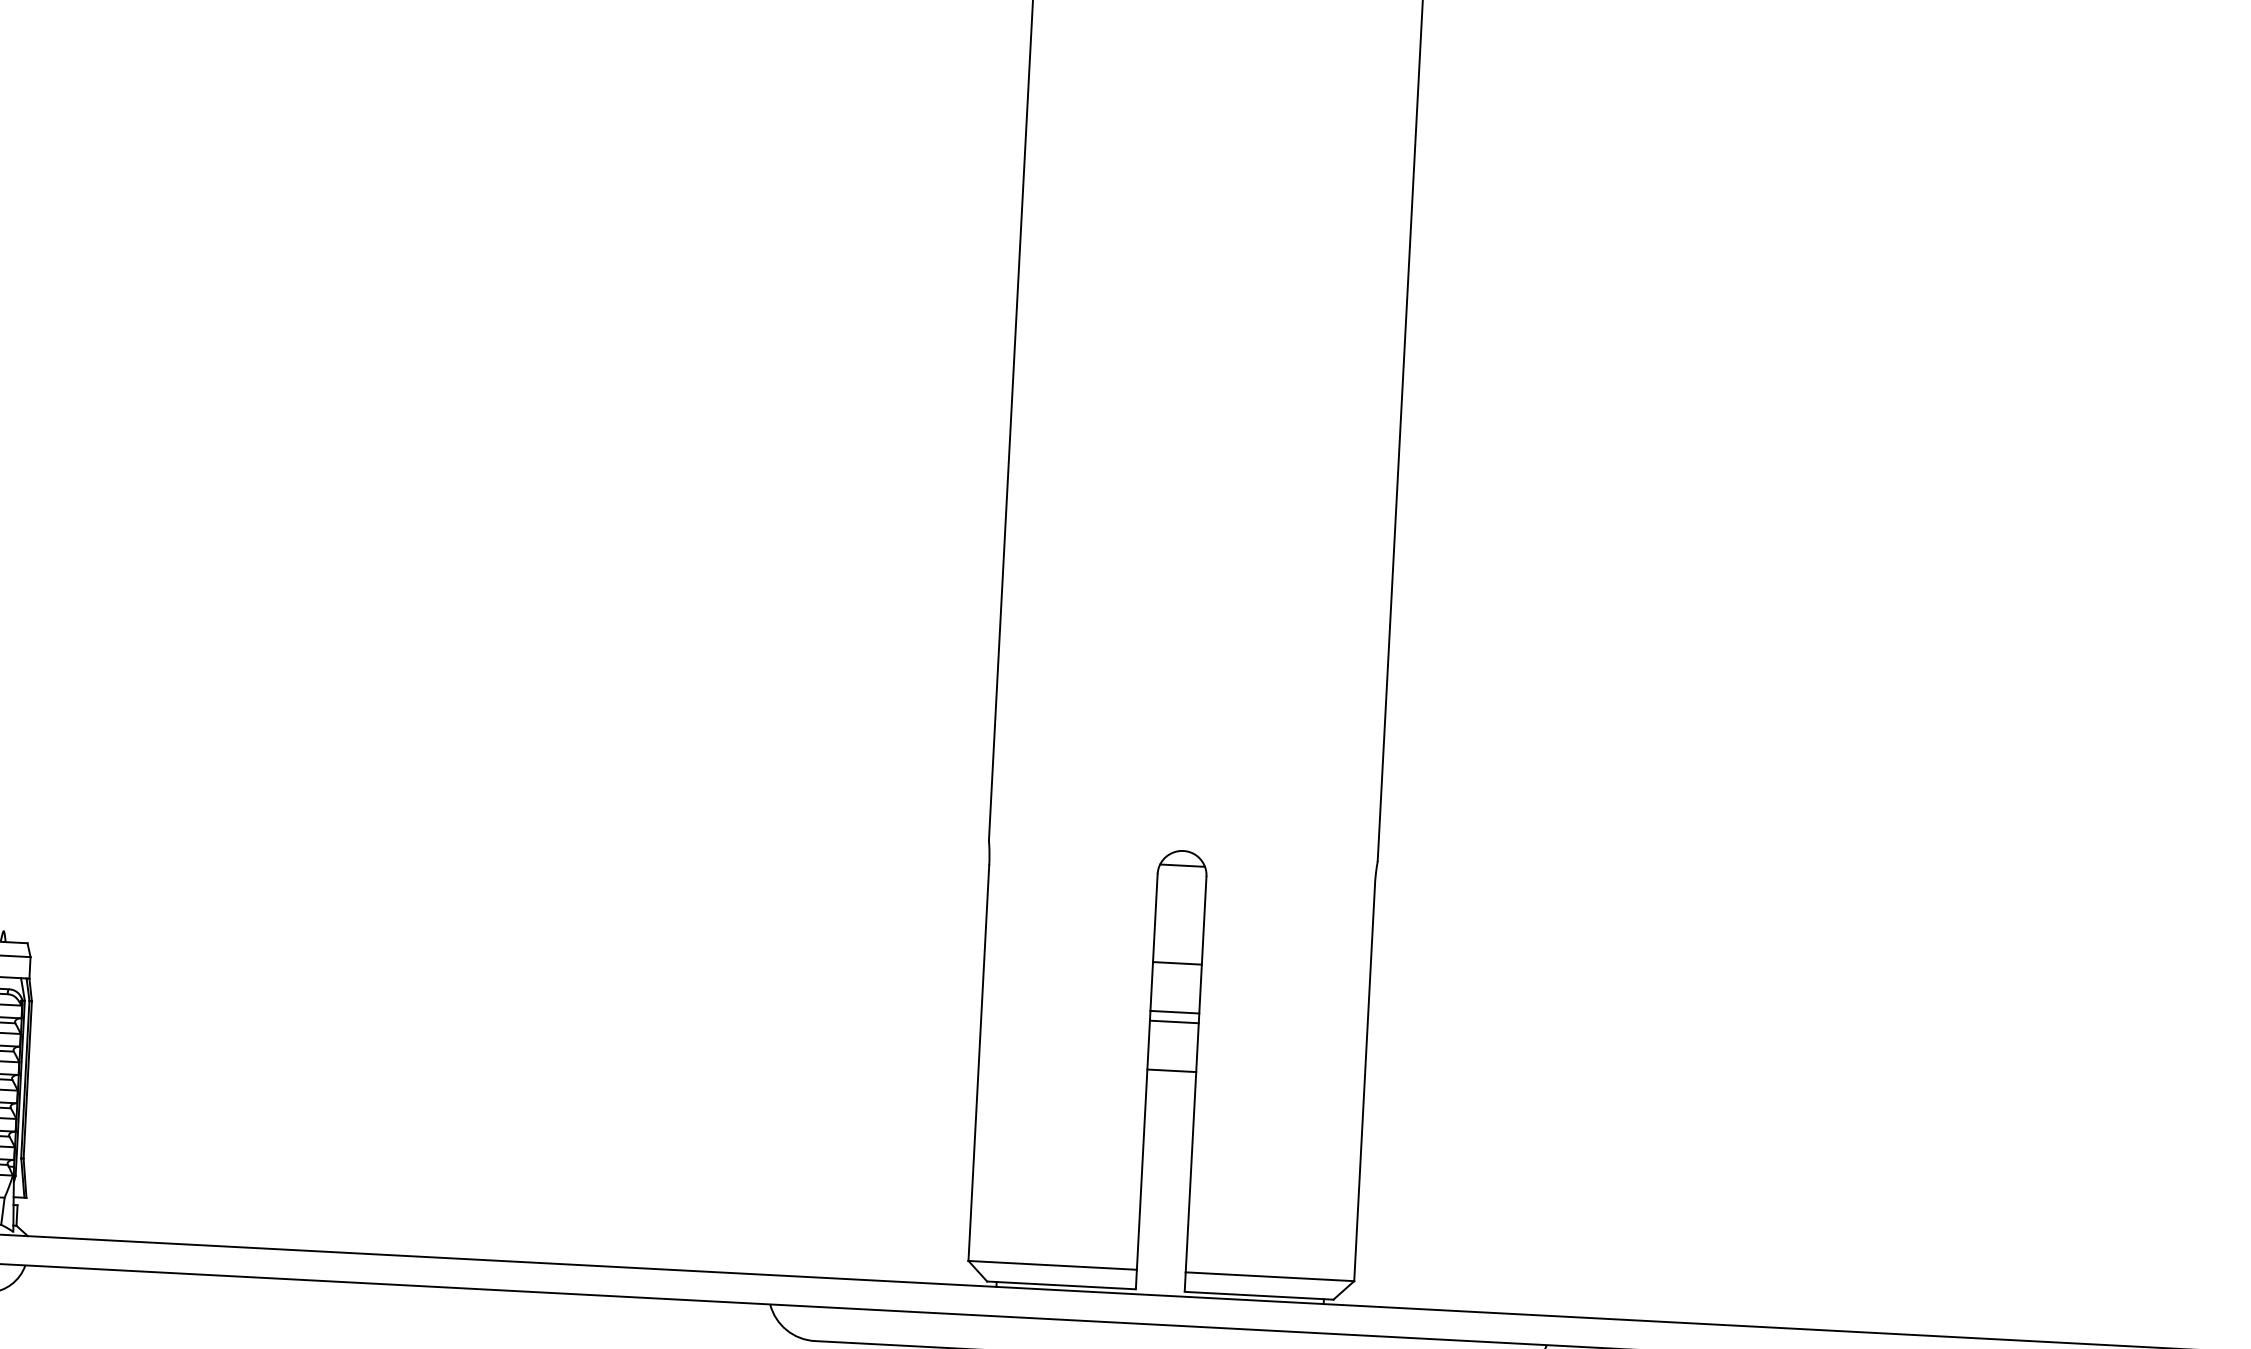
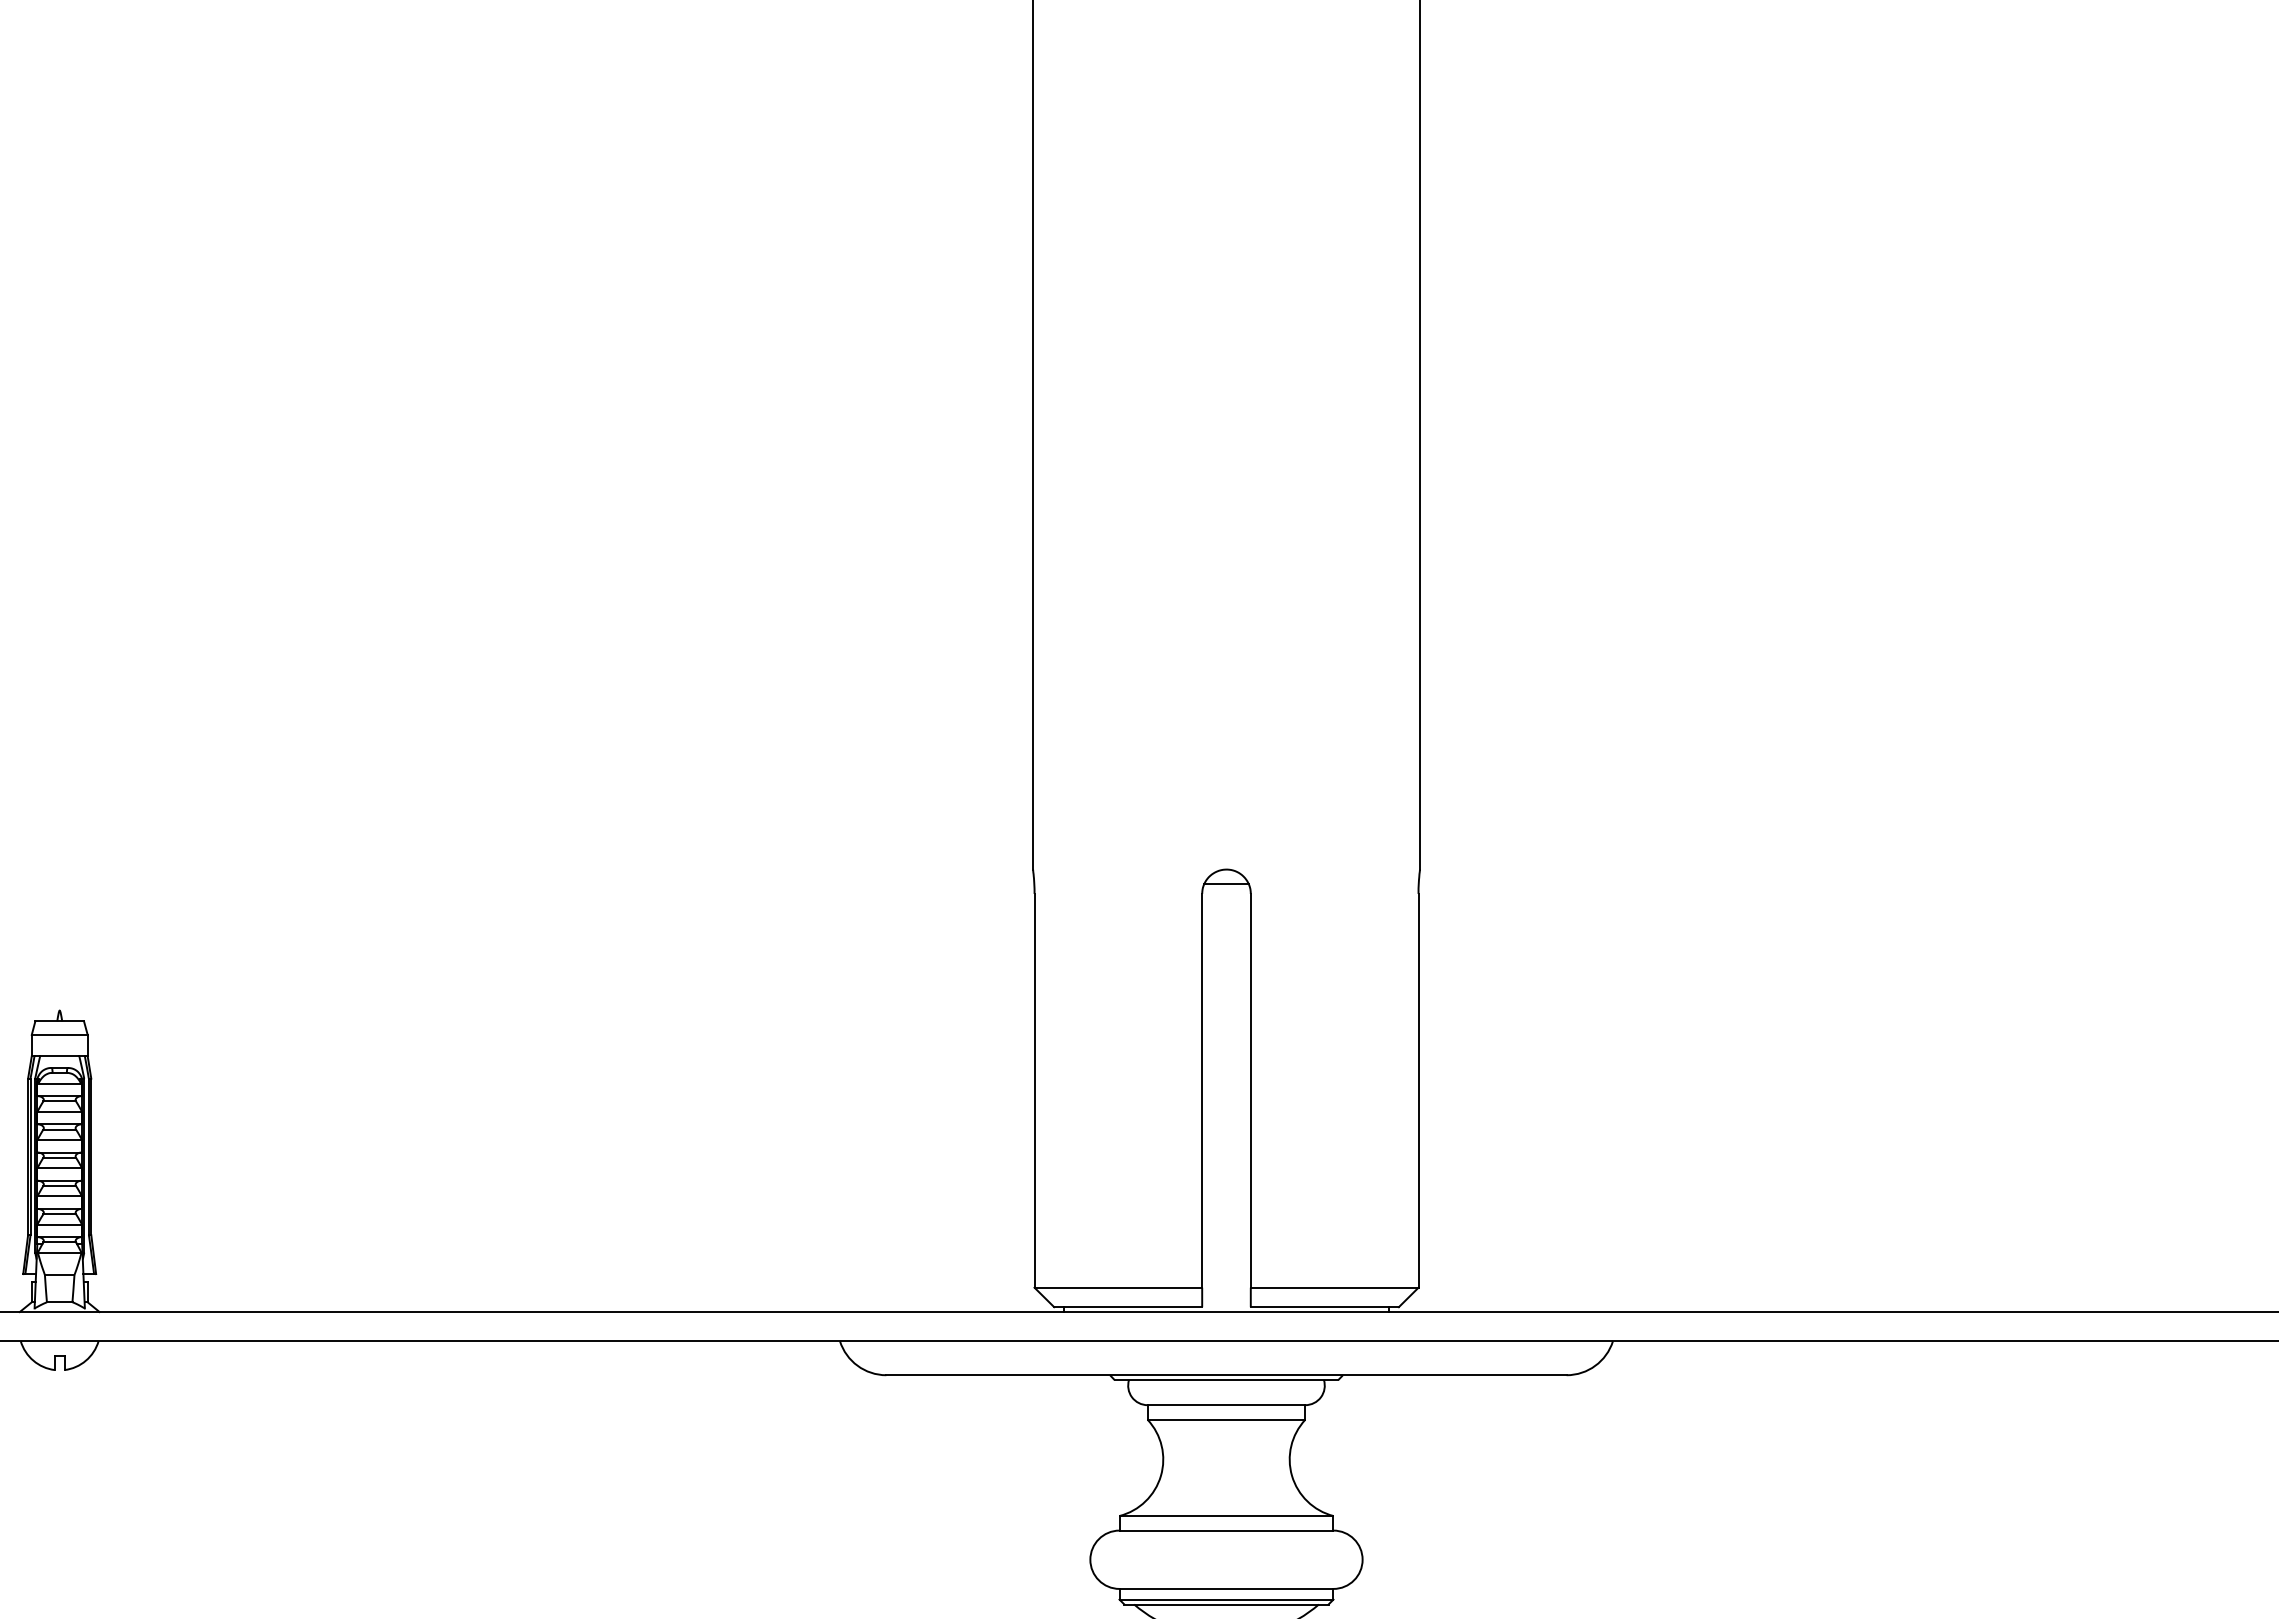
line: (1177, 963) -> (1226, 981), removed
line: (1174, 1012) -> (1226, 1030), removed
line: (1174, 1021) -> (1226, 1039), removed
line: (1171, 1070) -> (1226, 1088), removed

